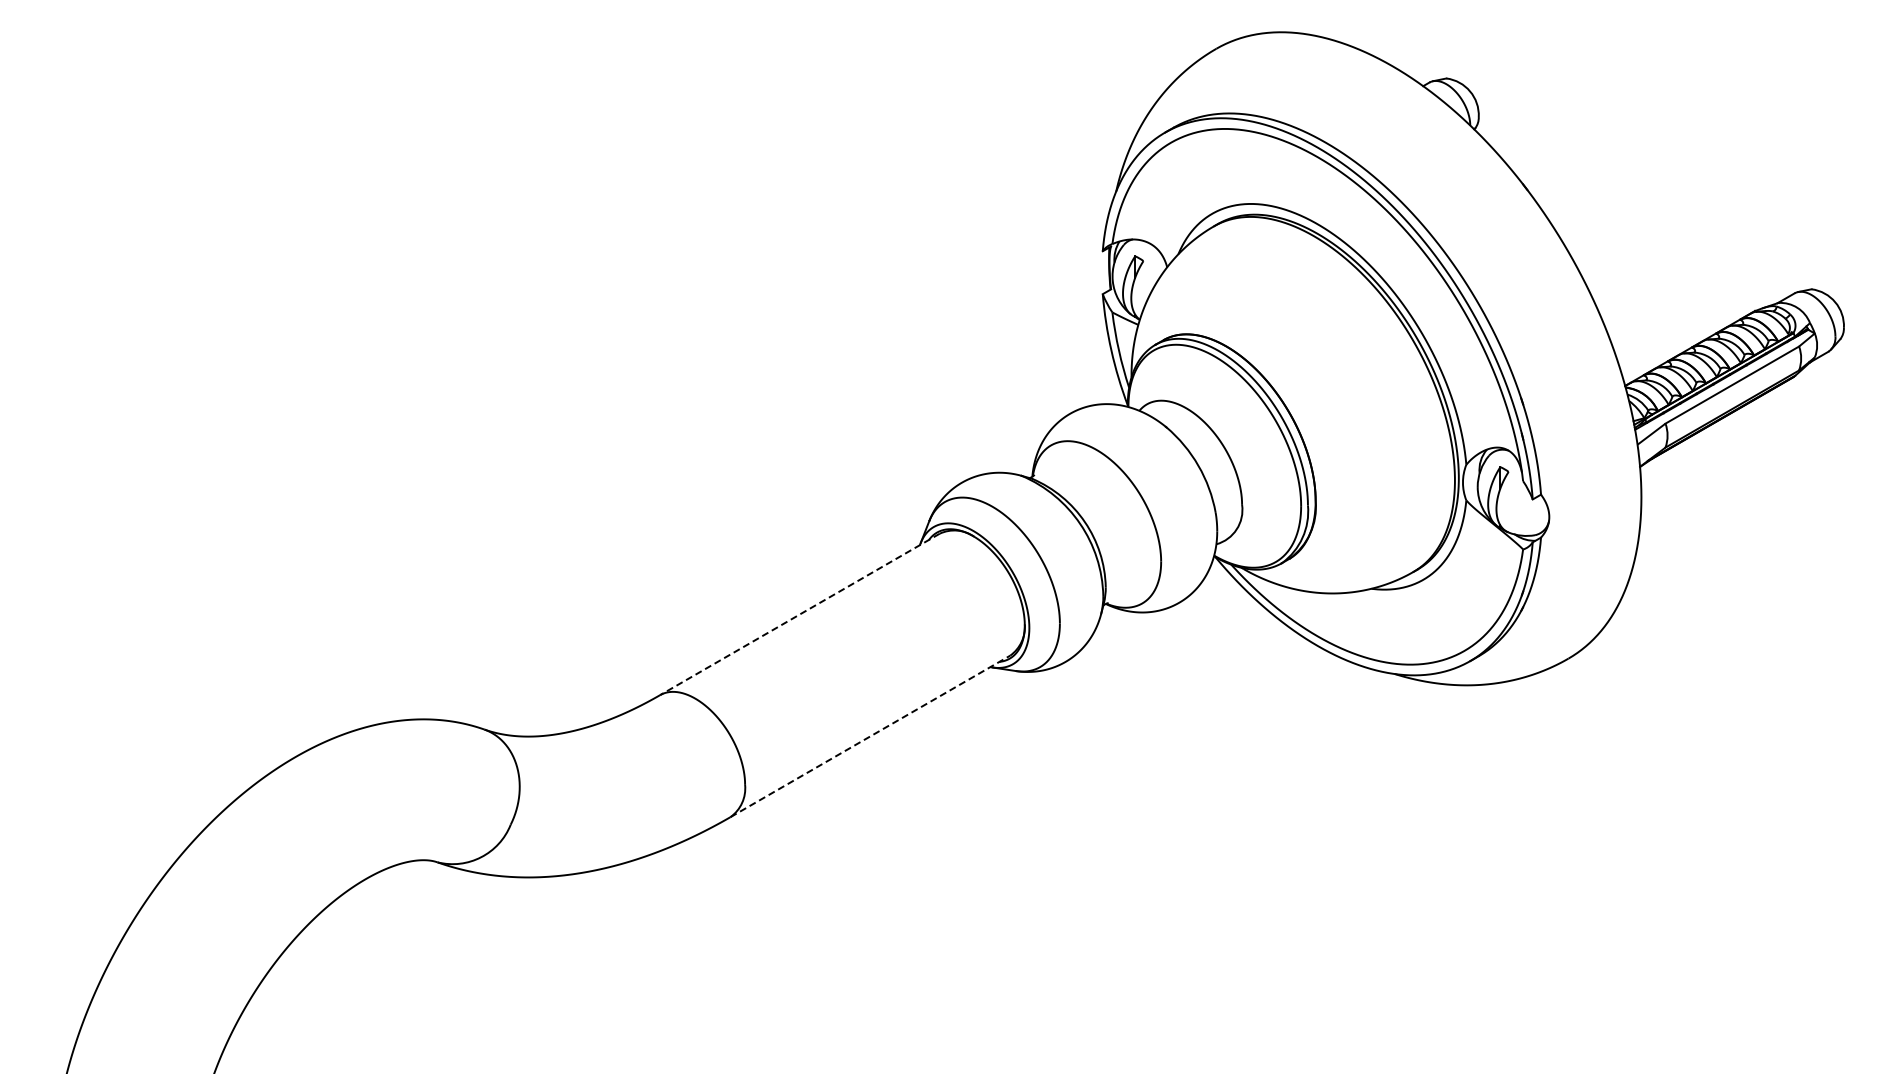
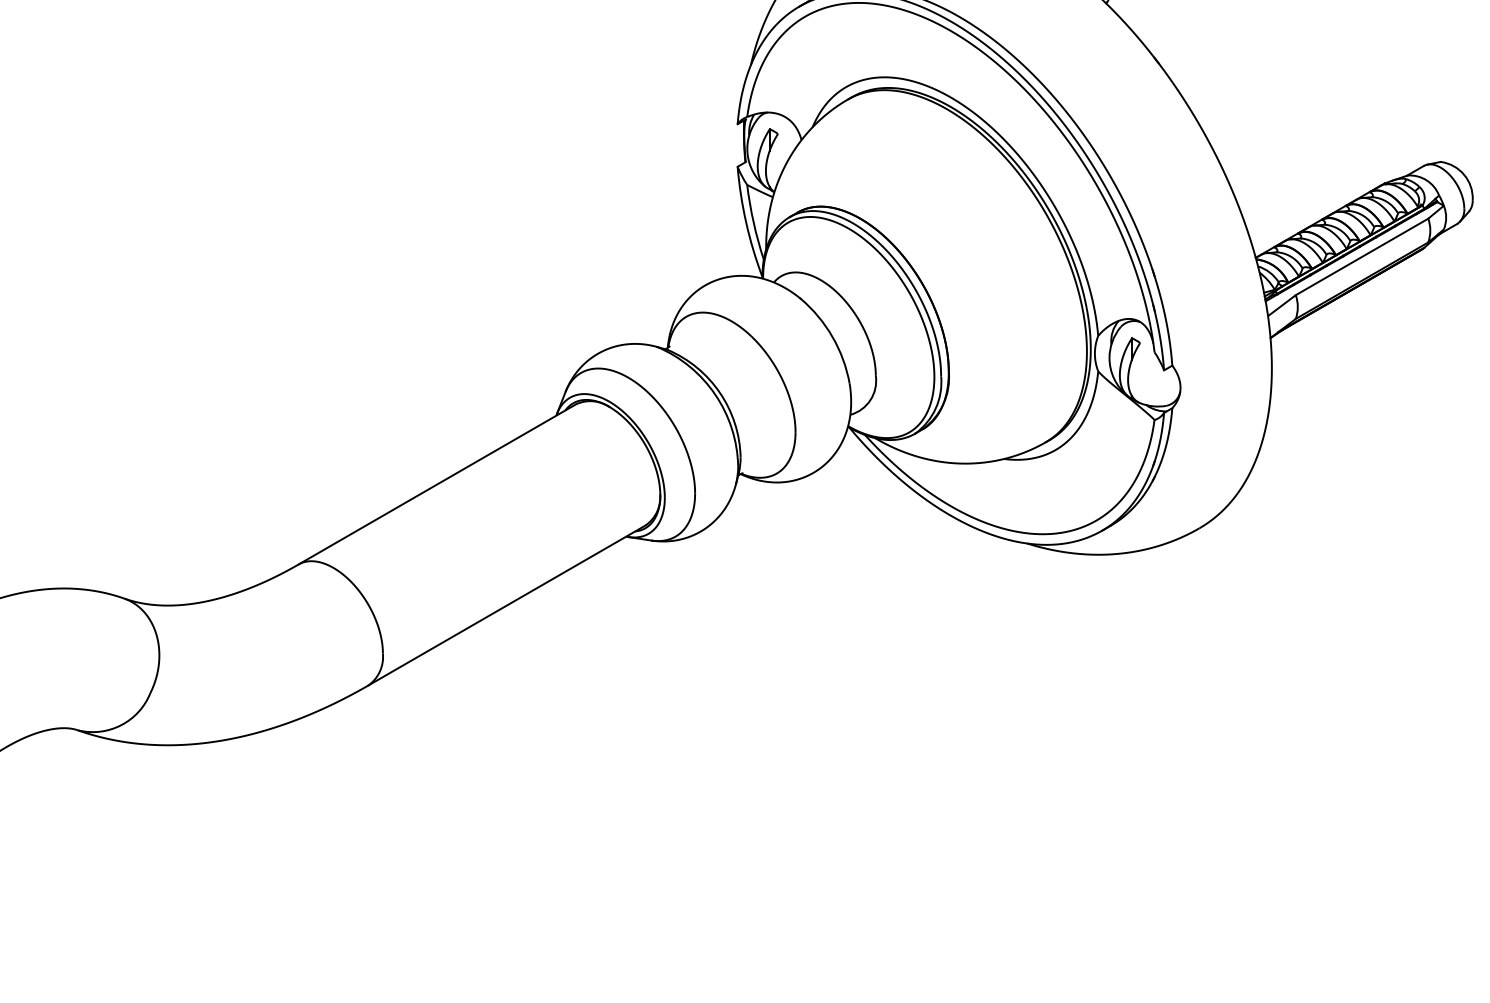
line: (799, 614) -> (436, 484), dashed -> solid
line: (870, 736) -> (507, 605), dashed -> solid

